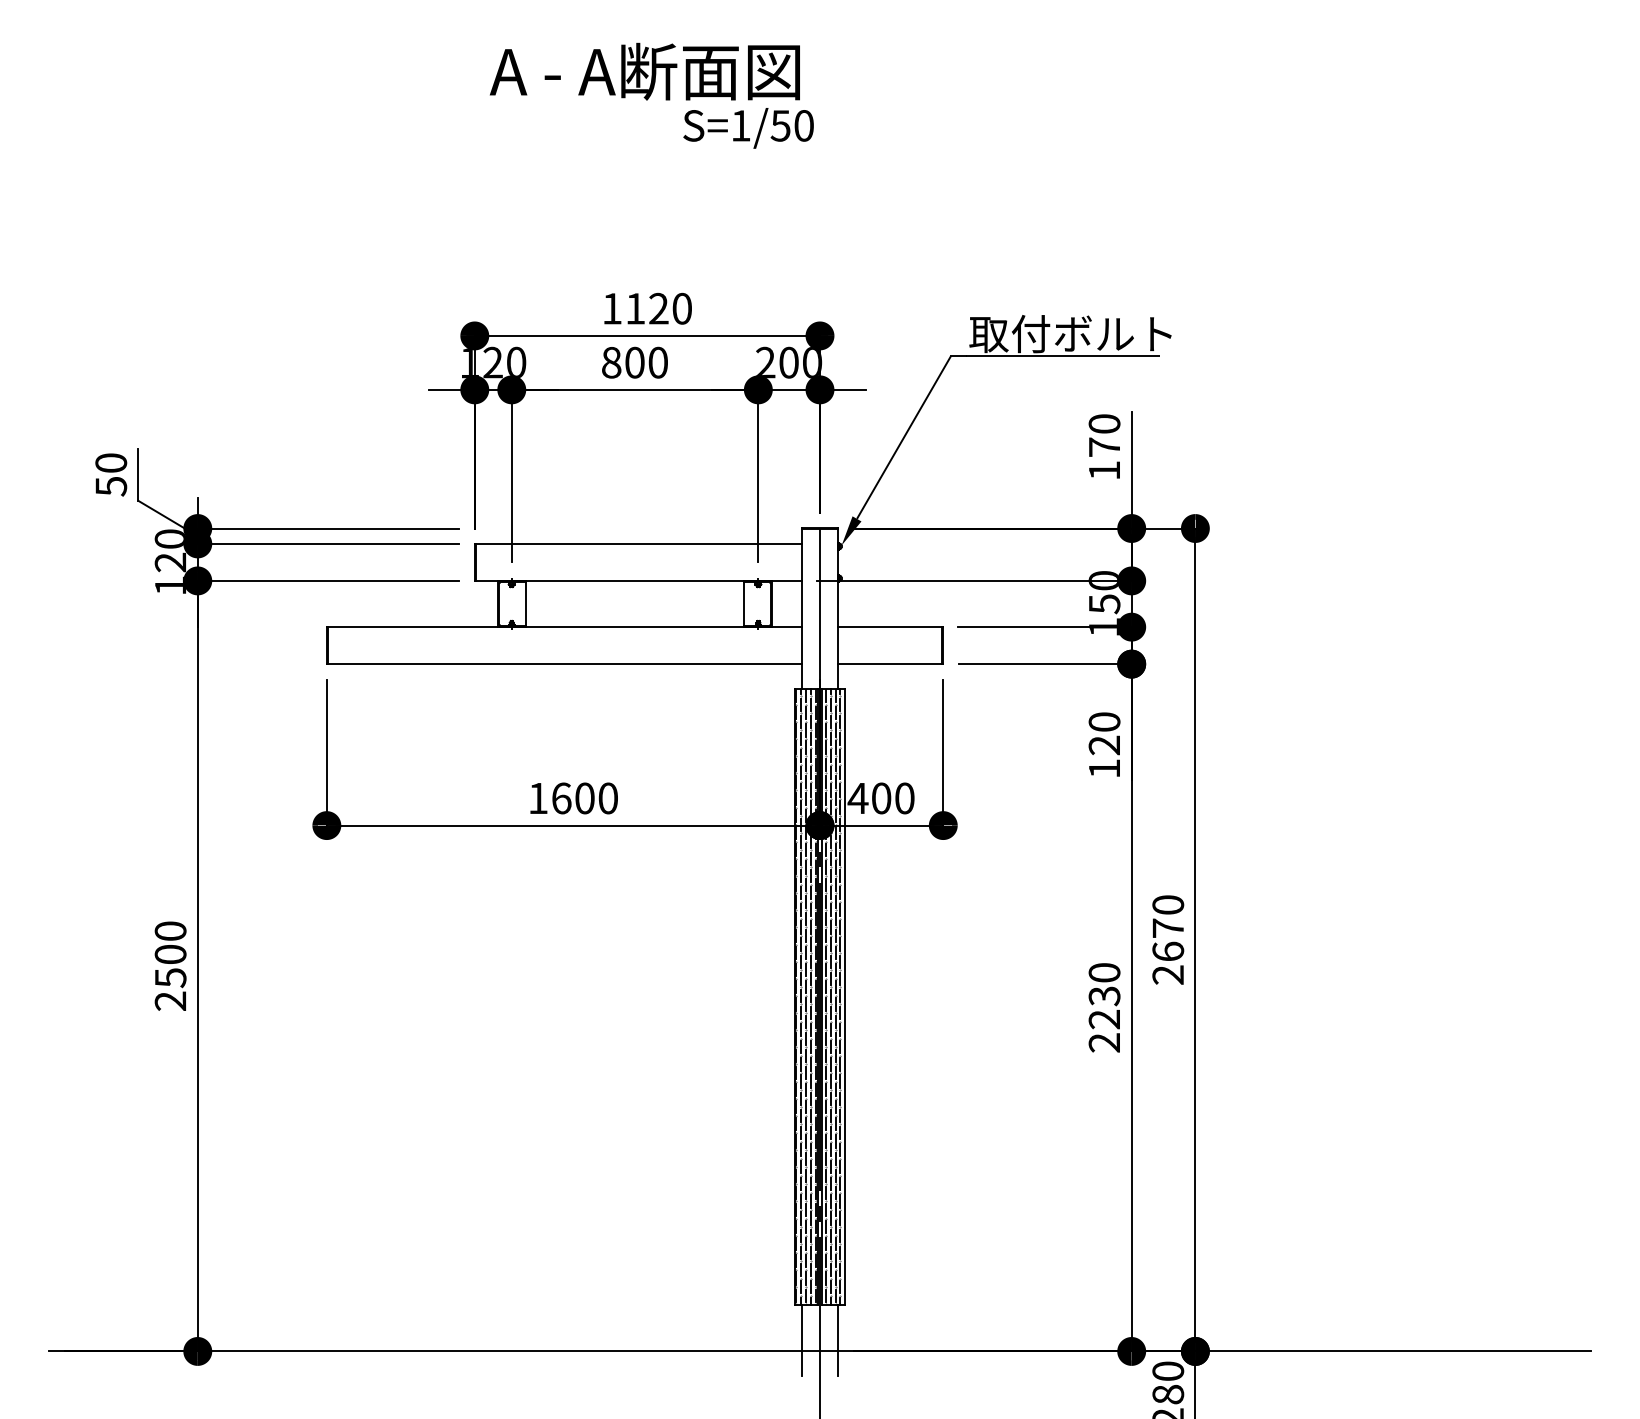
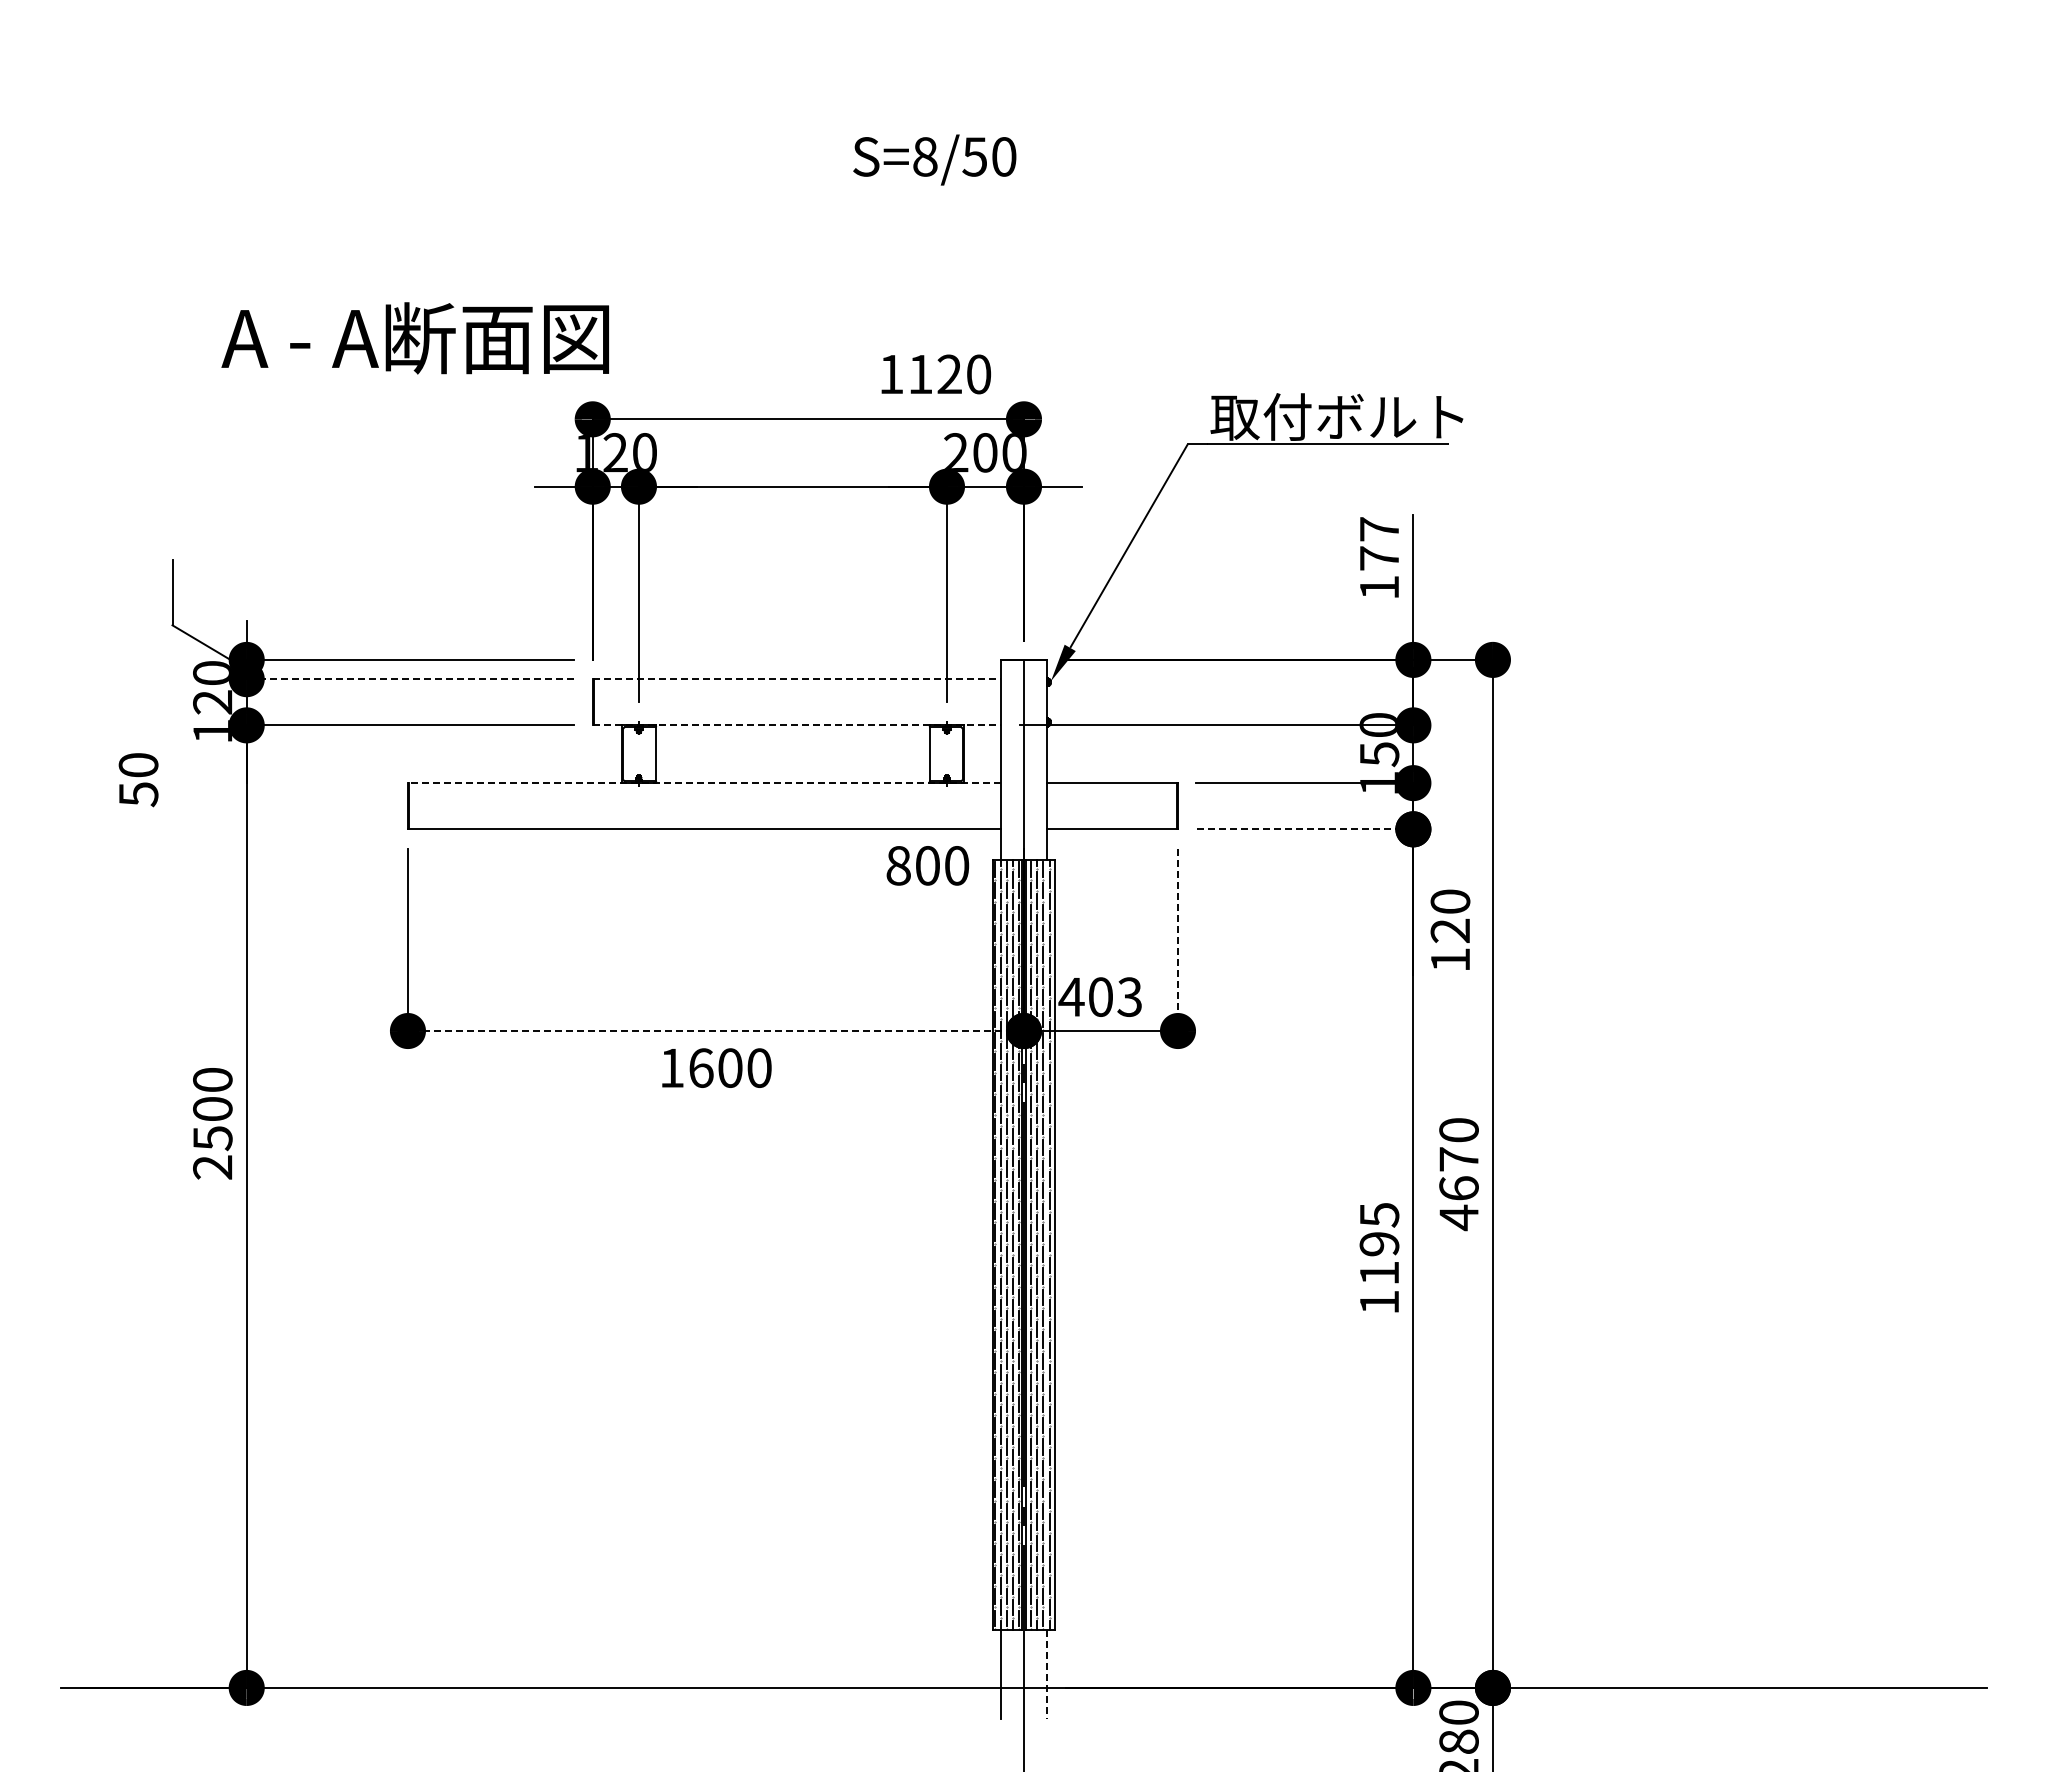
text: (644, 71) -> (414, 338), moved
text: (741, 125) -> (925, 156), S=1/50 -> S=8/50
text: (647, 308) -> (935, 374), moved
text: (634, 362) -> (927, 865), moved
text: (1104, 424) -> (1379, 529), 170 -> 177
text: (111, 475) -> (138, 780), moved
line: (328, 544) -> (409, 679), solid -> dashed
line: (638, 544) -> (797, 679), solid -> dashed
line: (638, 581) -> (797, 725), solid -> dashed
line: (563, 627) -> (703, 783), solid -> dashed
line: (1045, 664) -> (1305, 829), solid -> dashed
text: (1104, 744) -> (1450, 929), moved
line: (943, 753) -> (1178, 940), solid -> dashed
text: (573, 797) -> (716, 1067), moved
text: (904, 797) -> (1129, 996), 400 -> 403
line: (573, 825) -> (715, 1031), solid -> dashed
text: (170, 966) -> (212, 1123), moved
text: (1167, 974) -> (1458, 1217), 2670 -> 4670
text: (1104, 1007) -> (1379, 1258), 2230 -> 1195
line: (838, 1340) -> (1047, 1674), solid -> dashed

